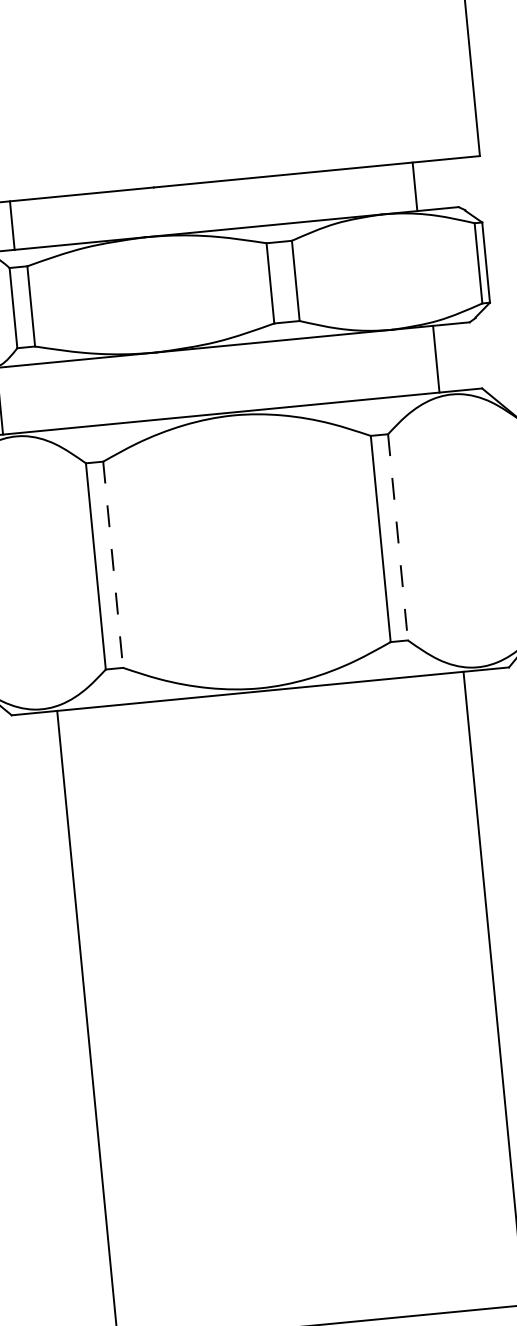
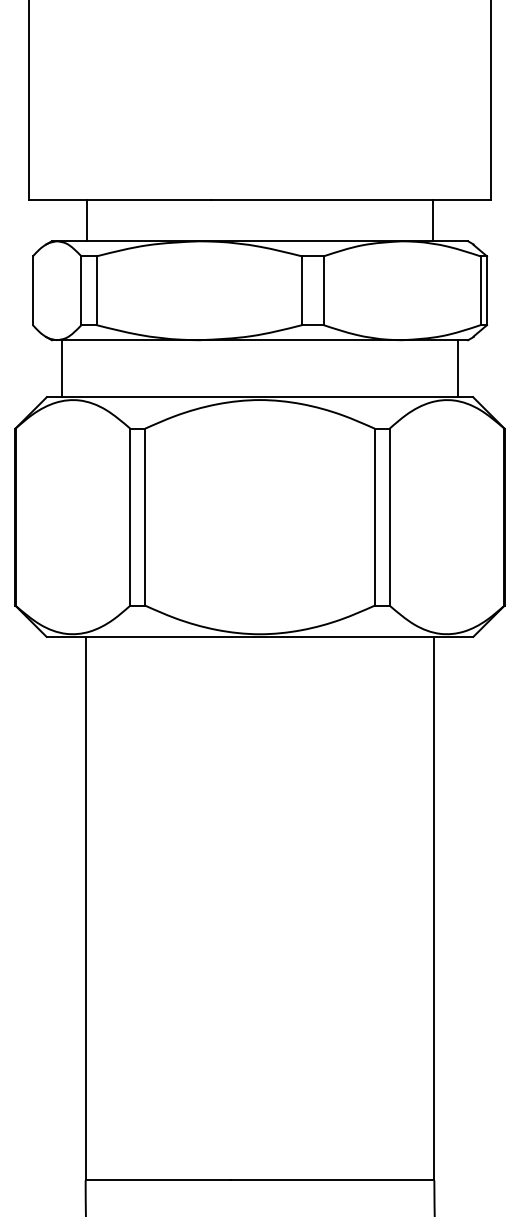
line: (435, 358) -> (457, 368), moved
line: (397, 537) -> (389, 517), dashed -> solid
line: (113, 565) -> (145, 517), dashed -> solid

